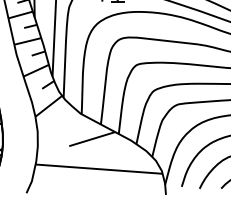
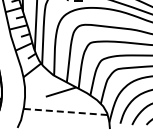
line: (98, 168) -> (65, 111), solid -> dashed

